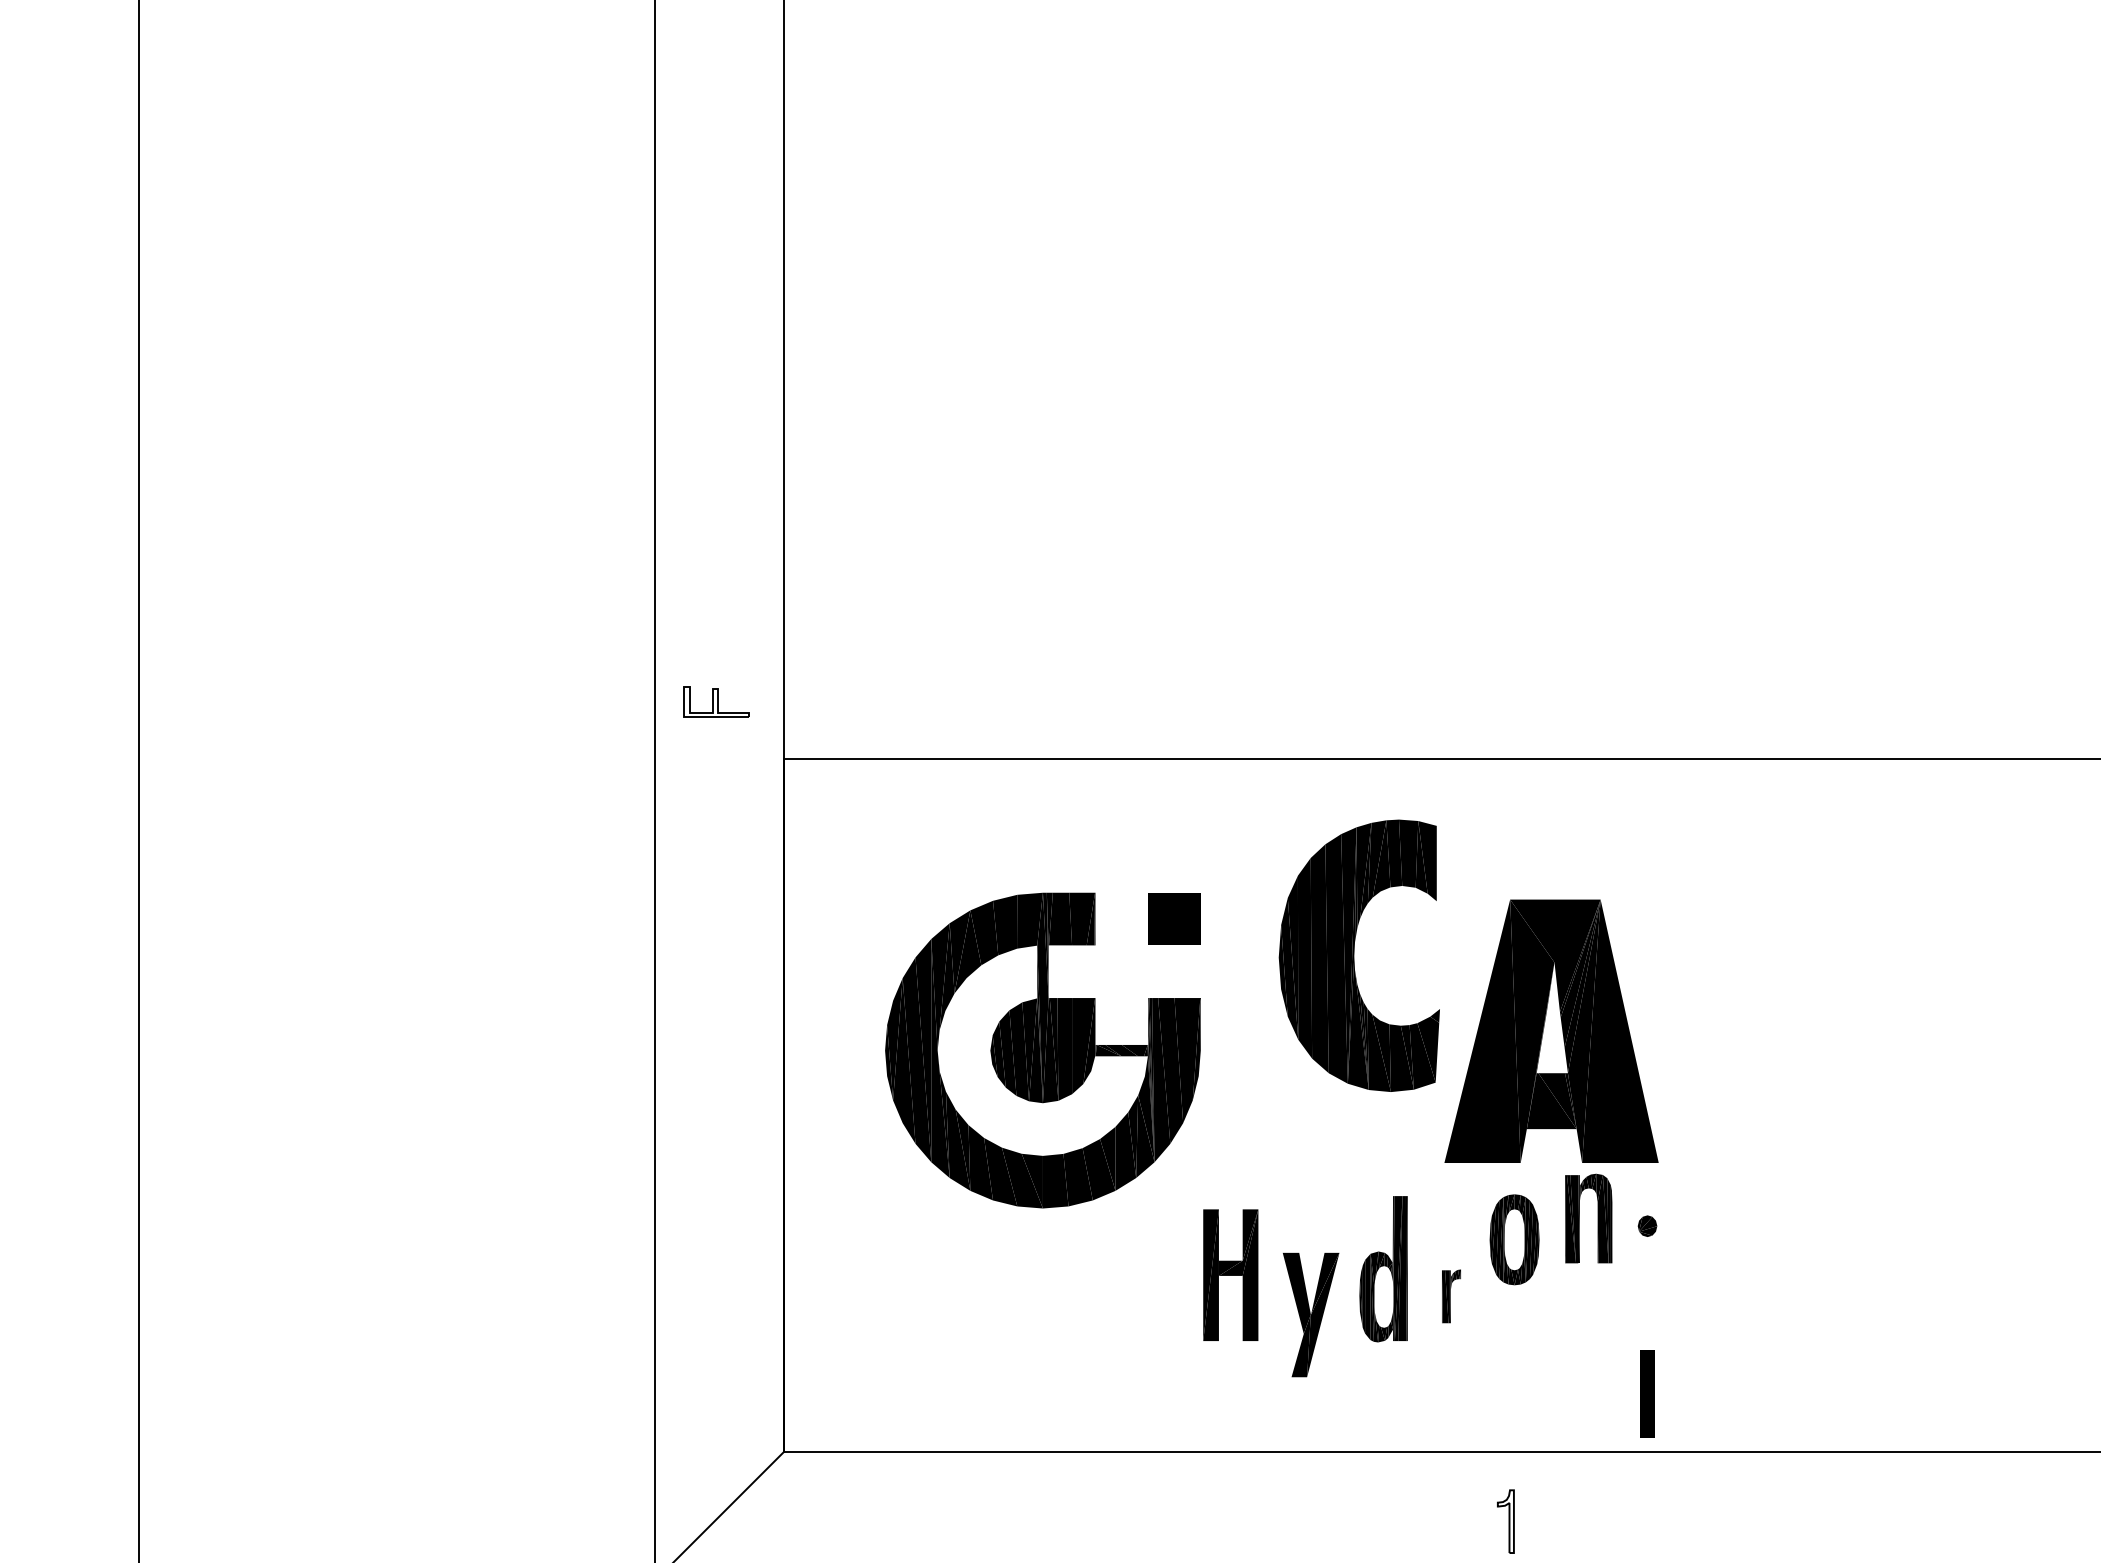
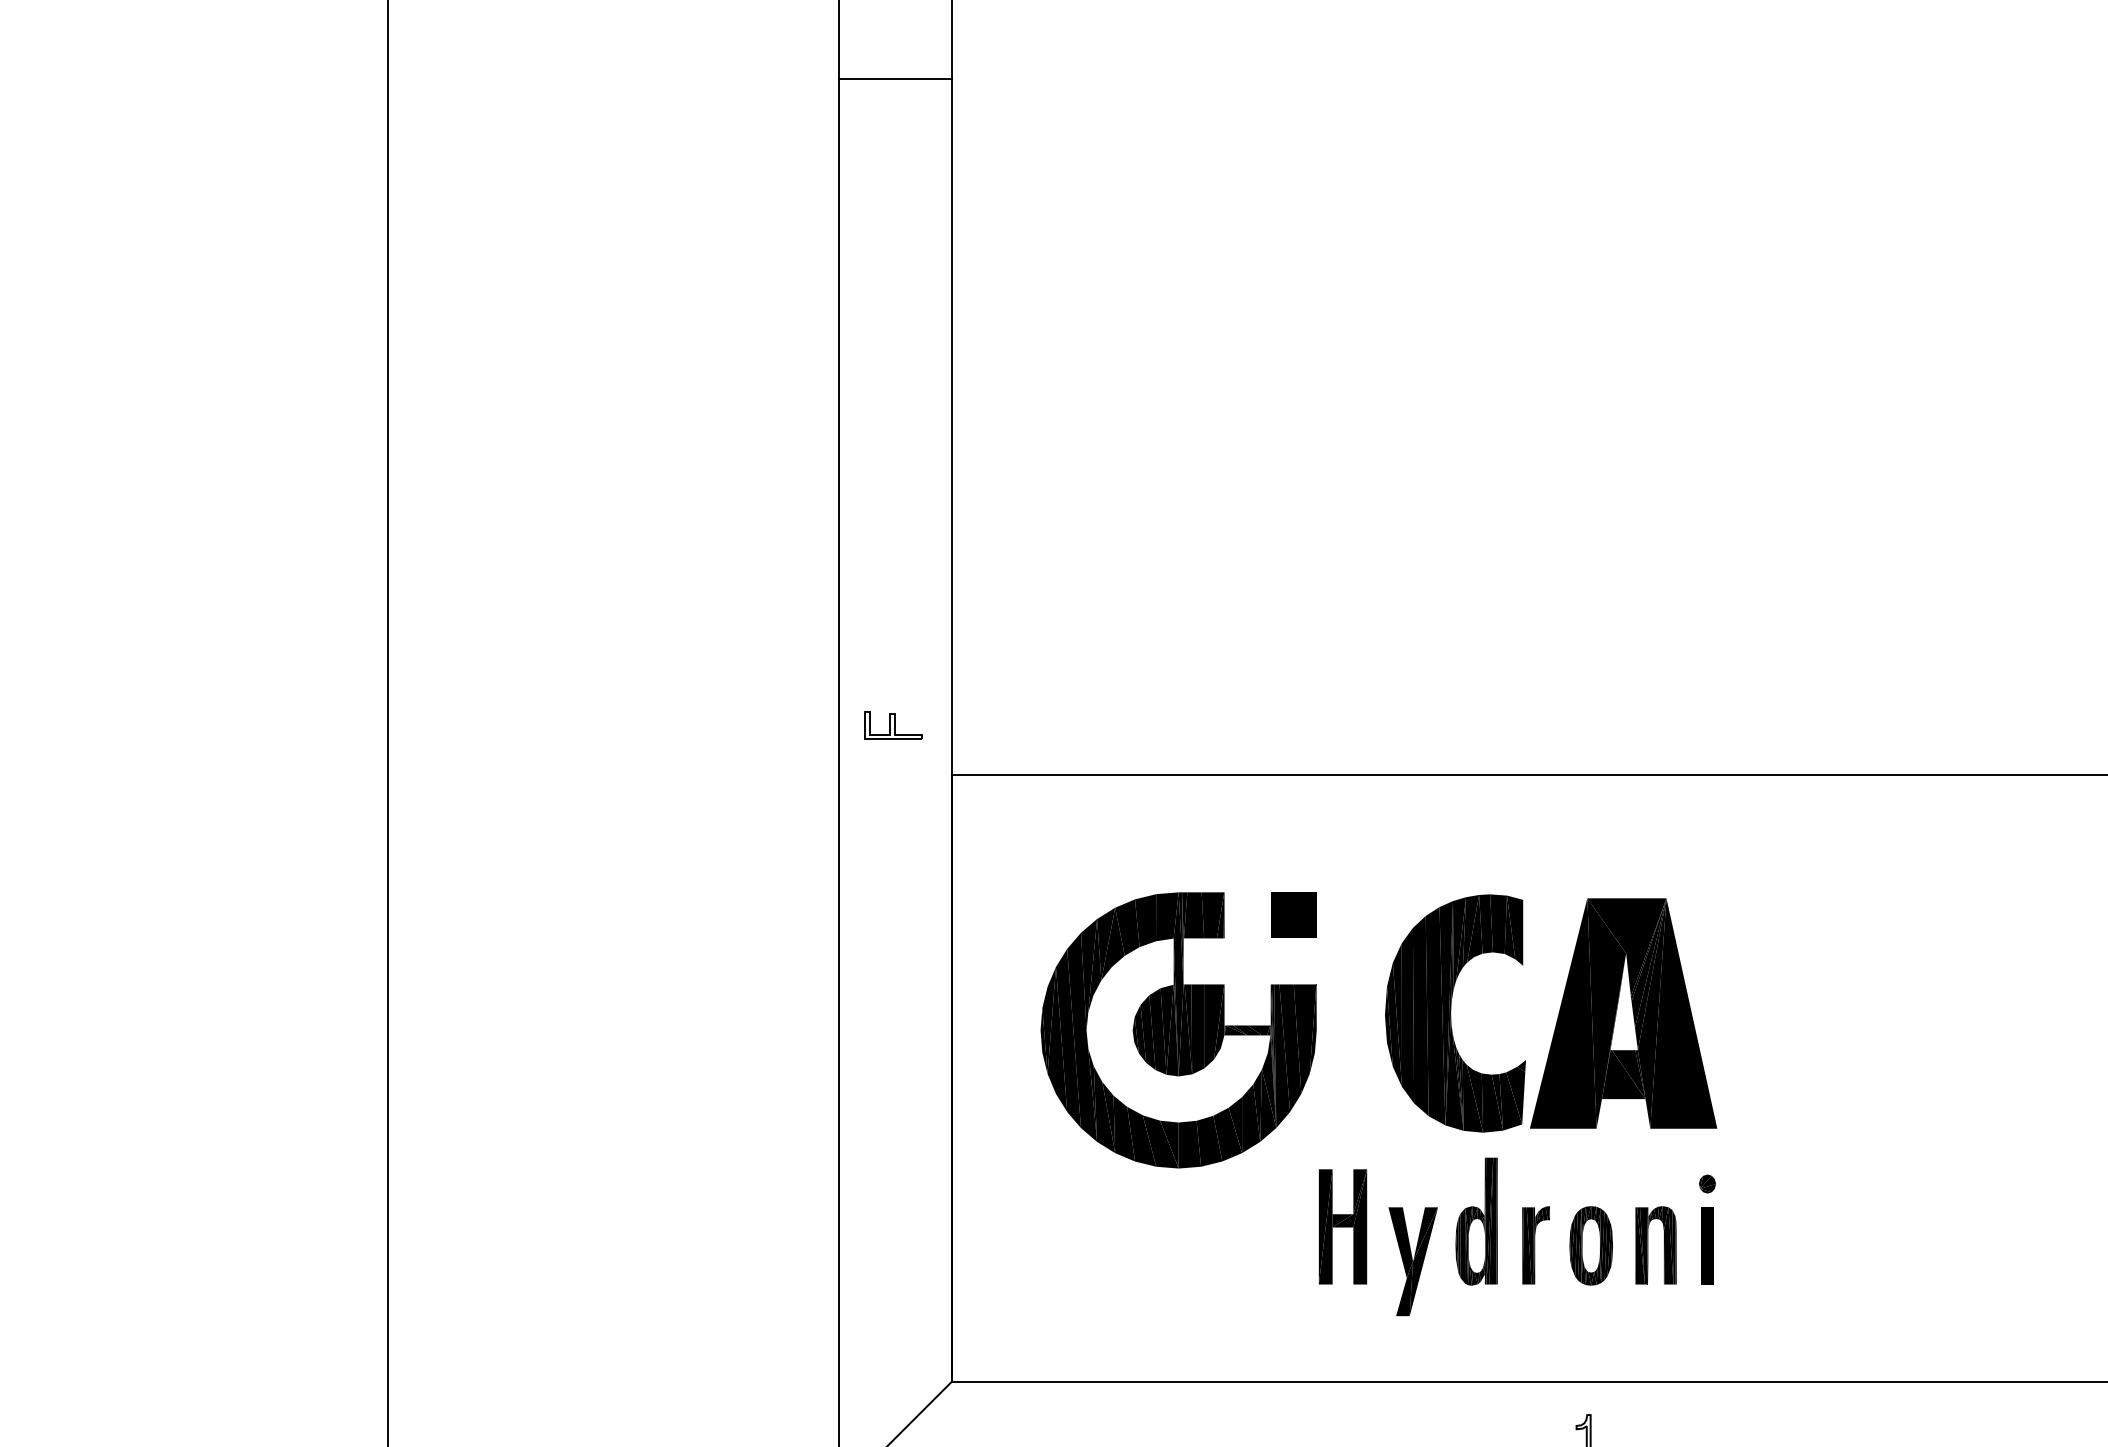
part: (1359, 955) -> (1455, 1013), moved
part: (1580, 1218) -> (1648, 1245), moved
part: (1514, 1239) -> (1591, 1245), moved
part: (1450, 1296) -> (1535, 1245), size x1.67
part: (1647, 1393) -> (1707, 1245), moved

